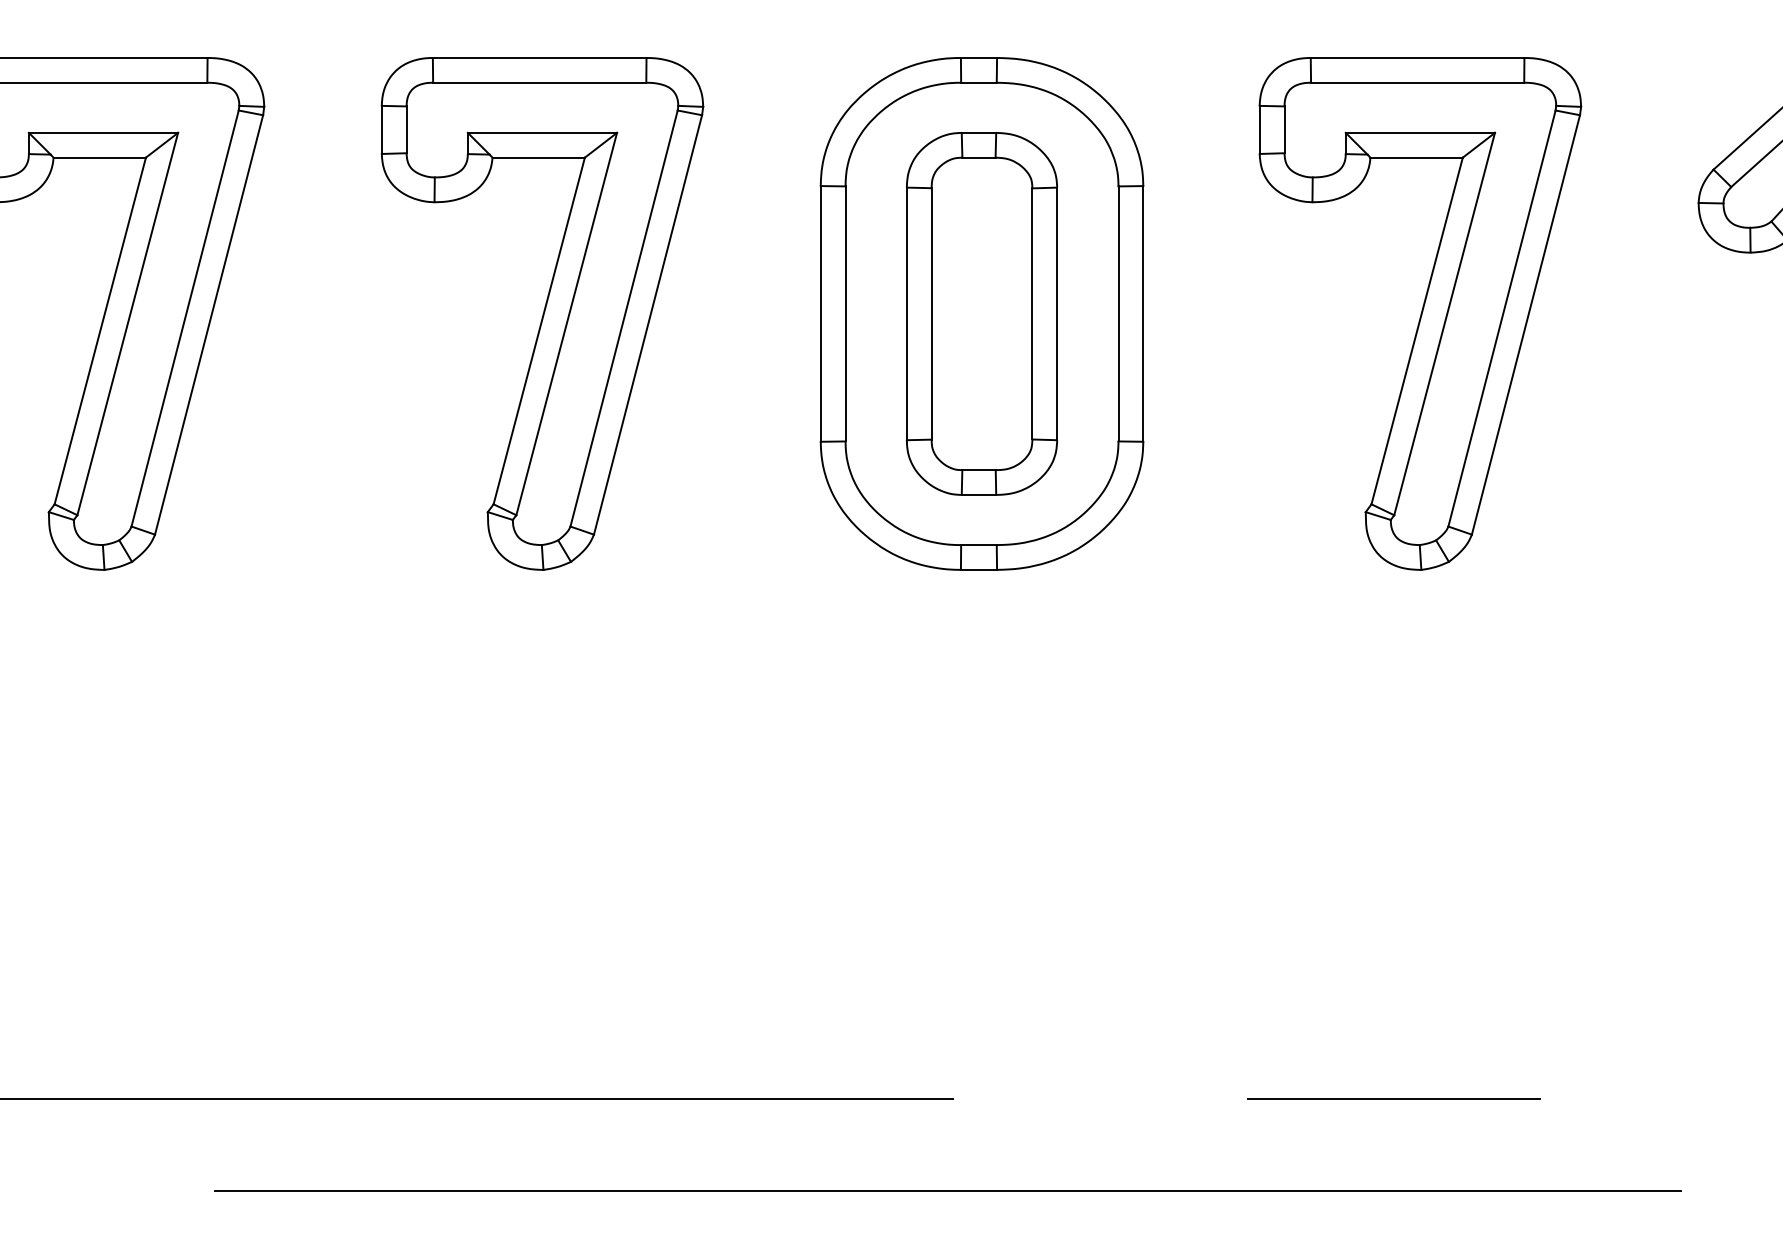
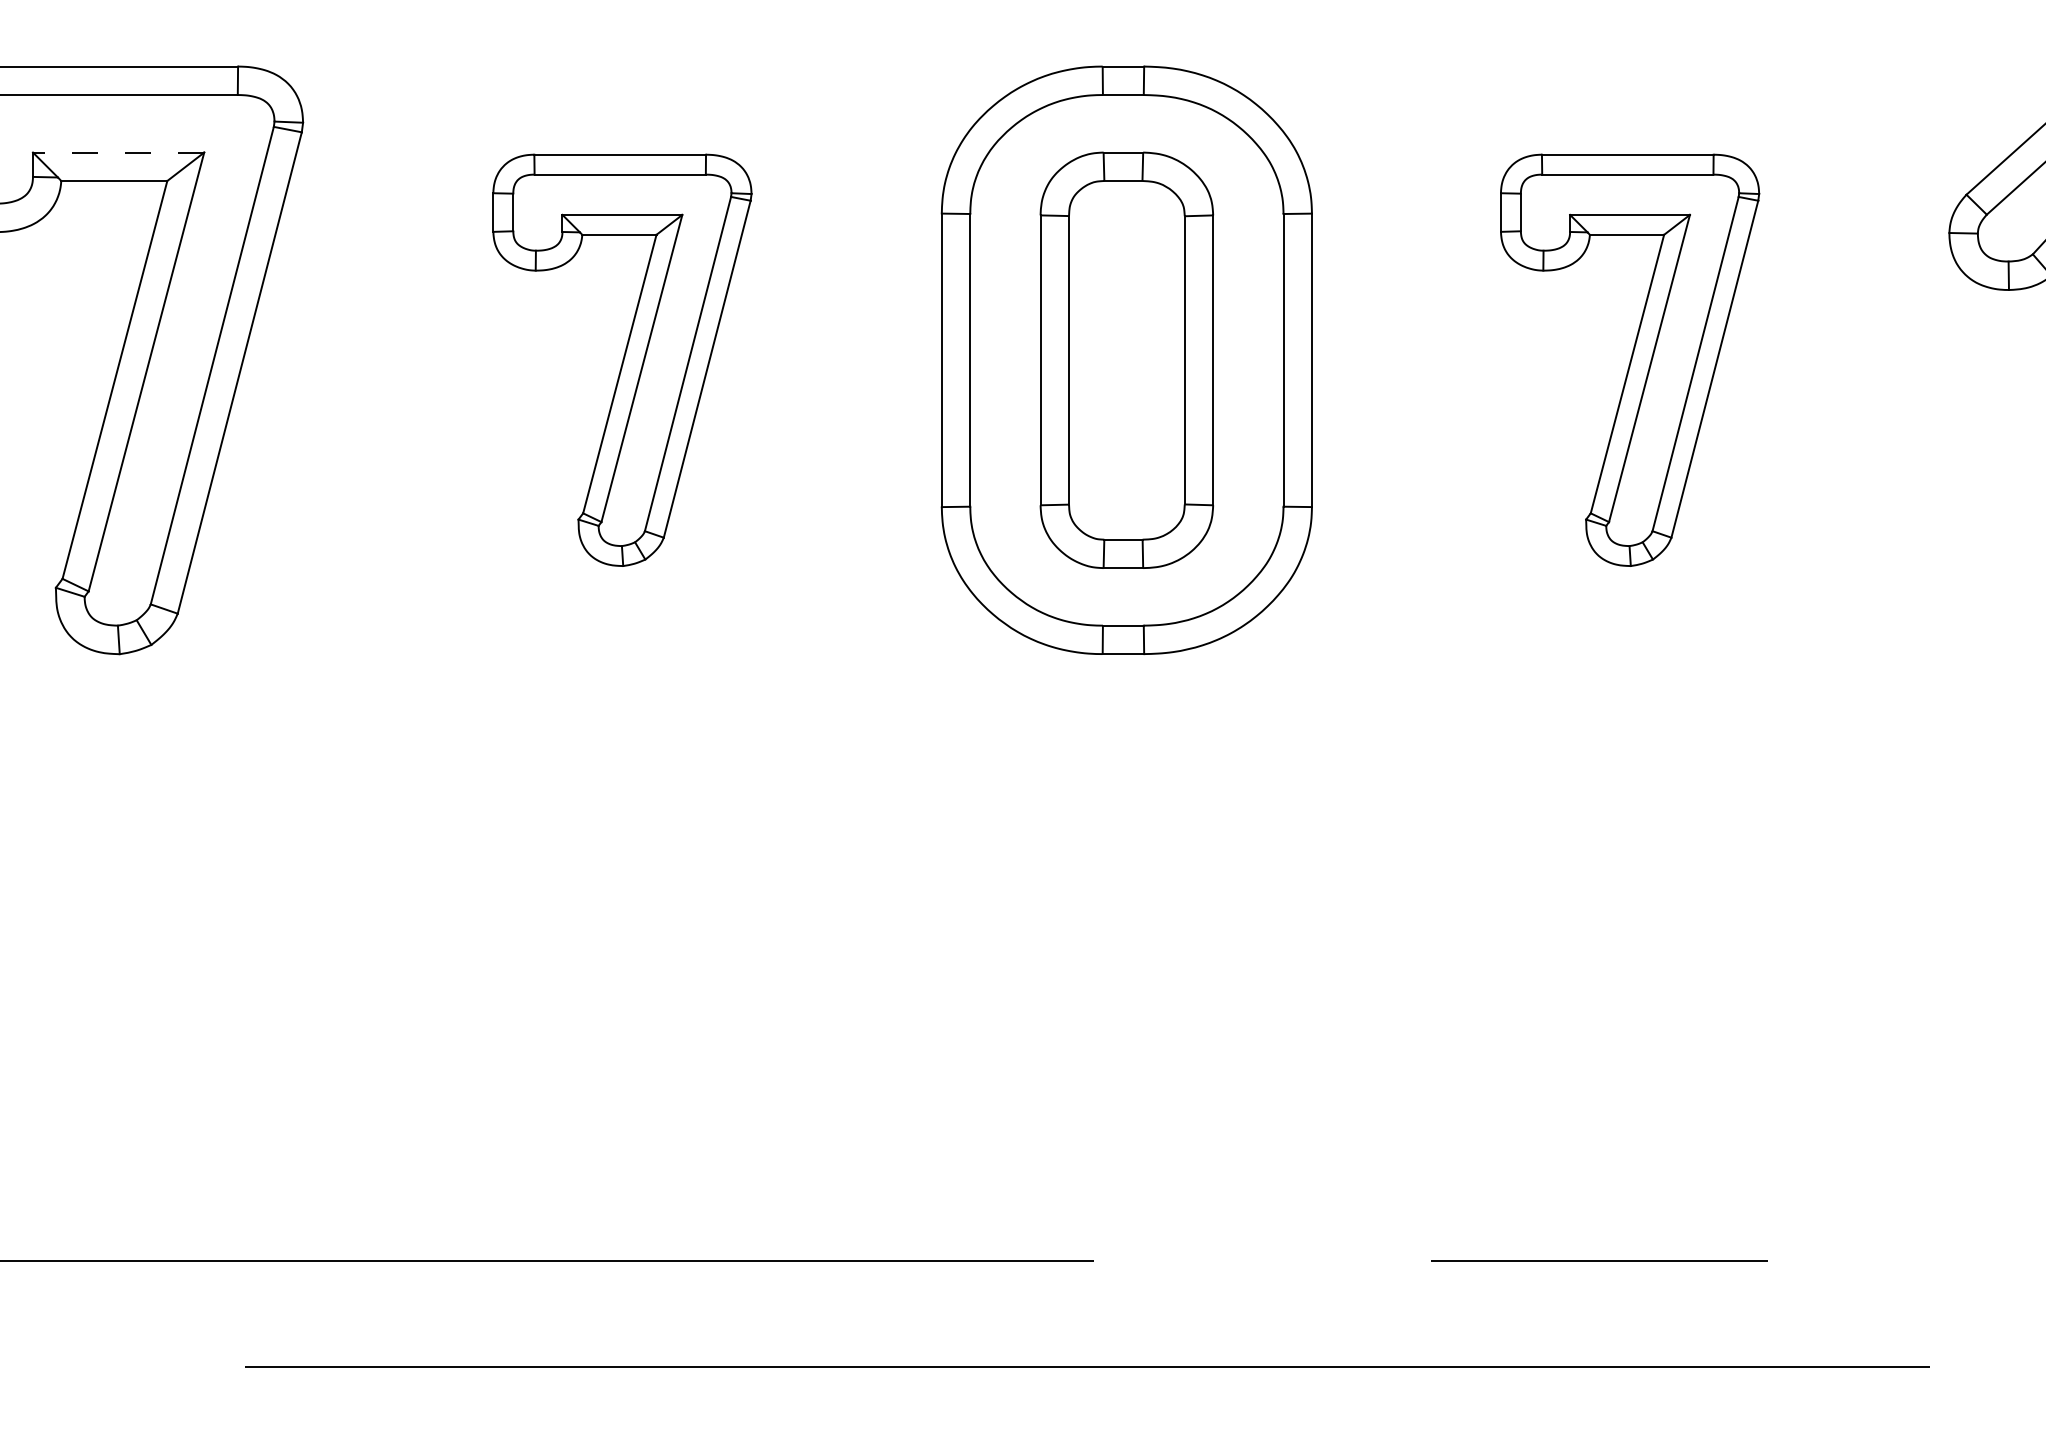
line: (103, 132) -> (118, 152), solid -> dashed
part: (542, 313) -> (622, 359), size x0.7
part: (1420, 313) -> (1630, 359), size x0.7

